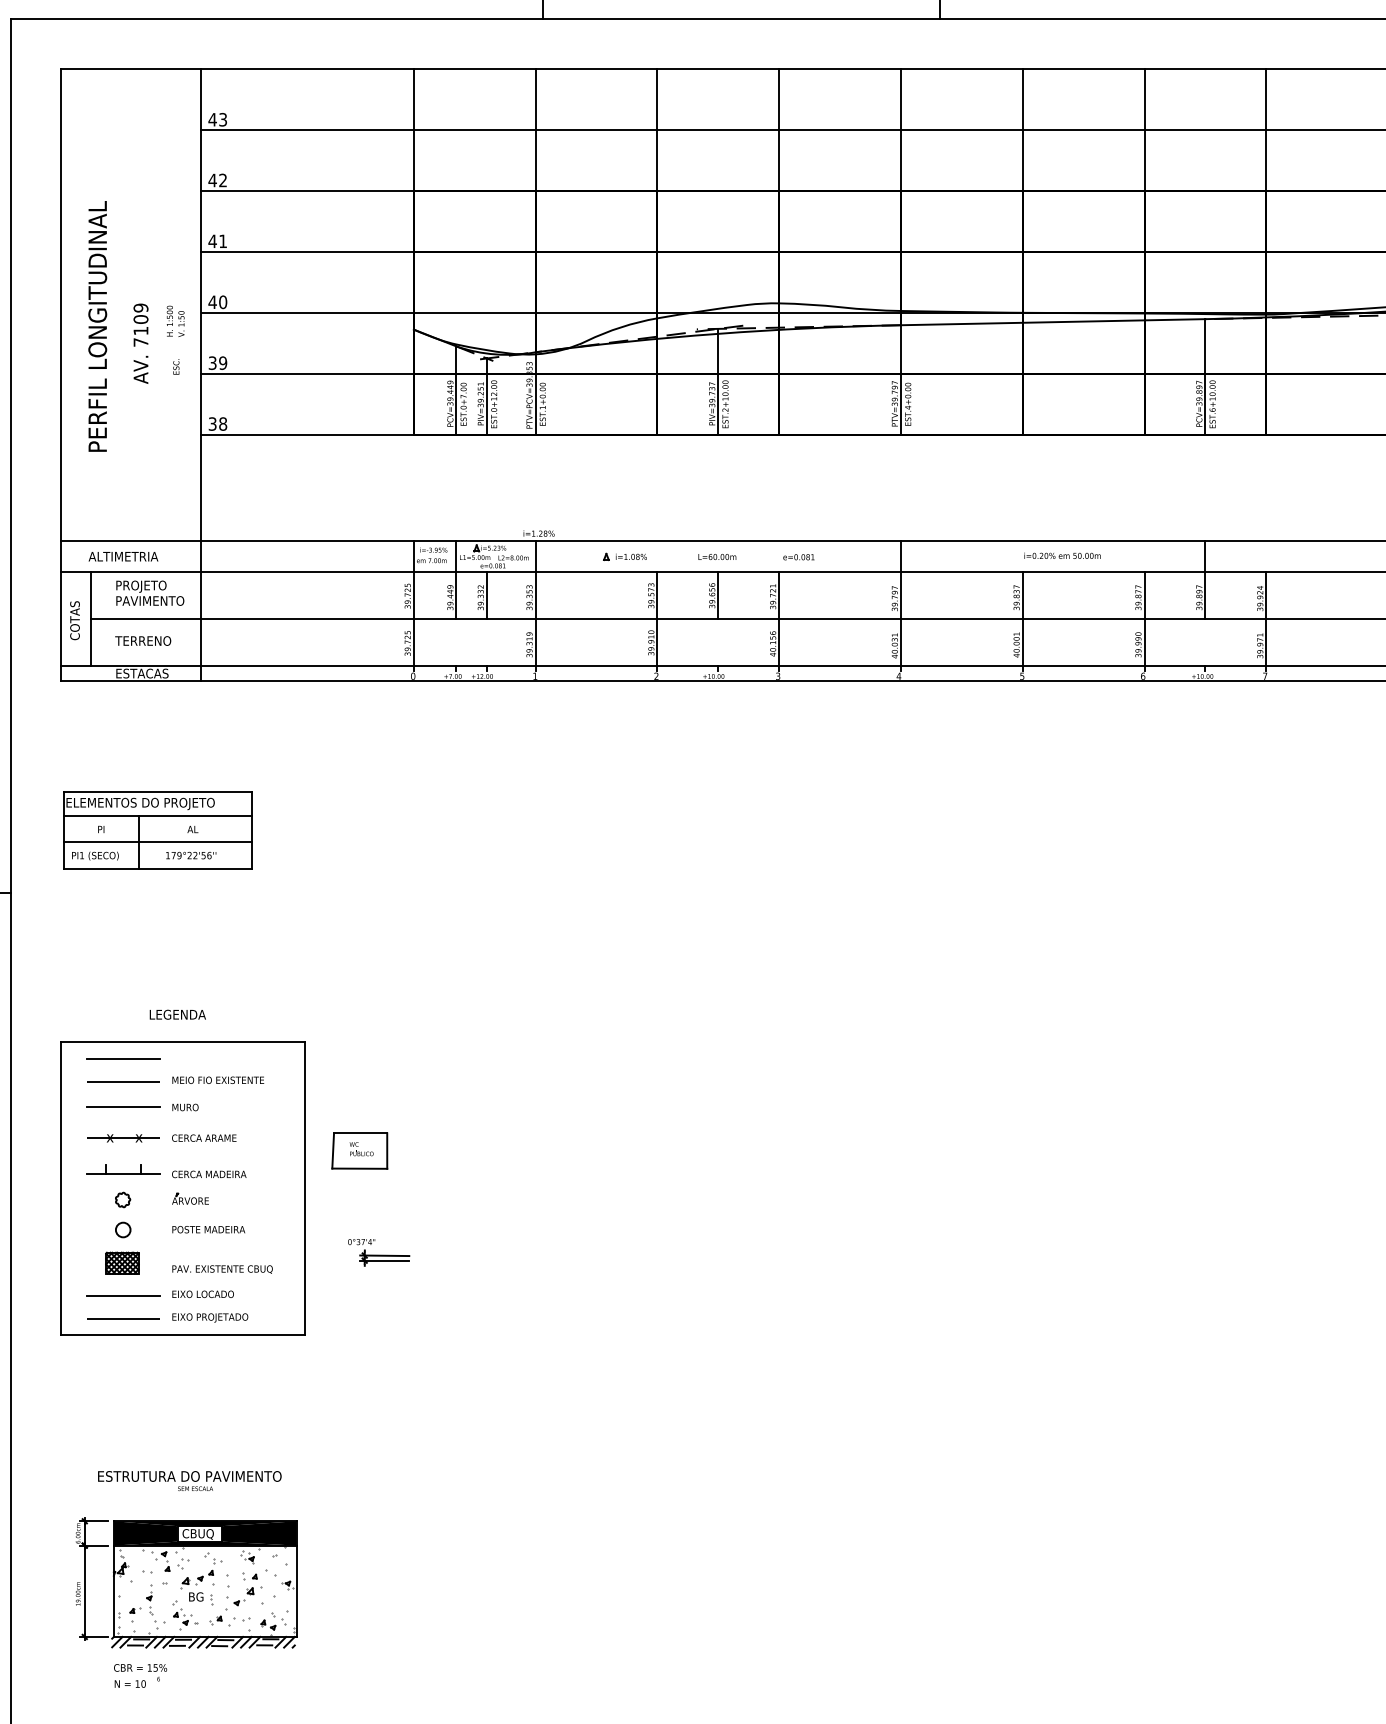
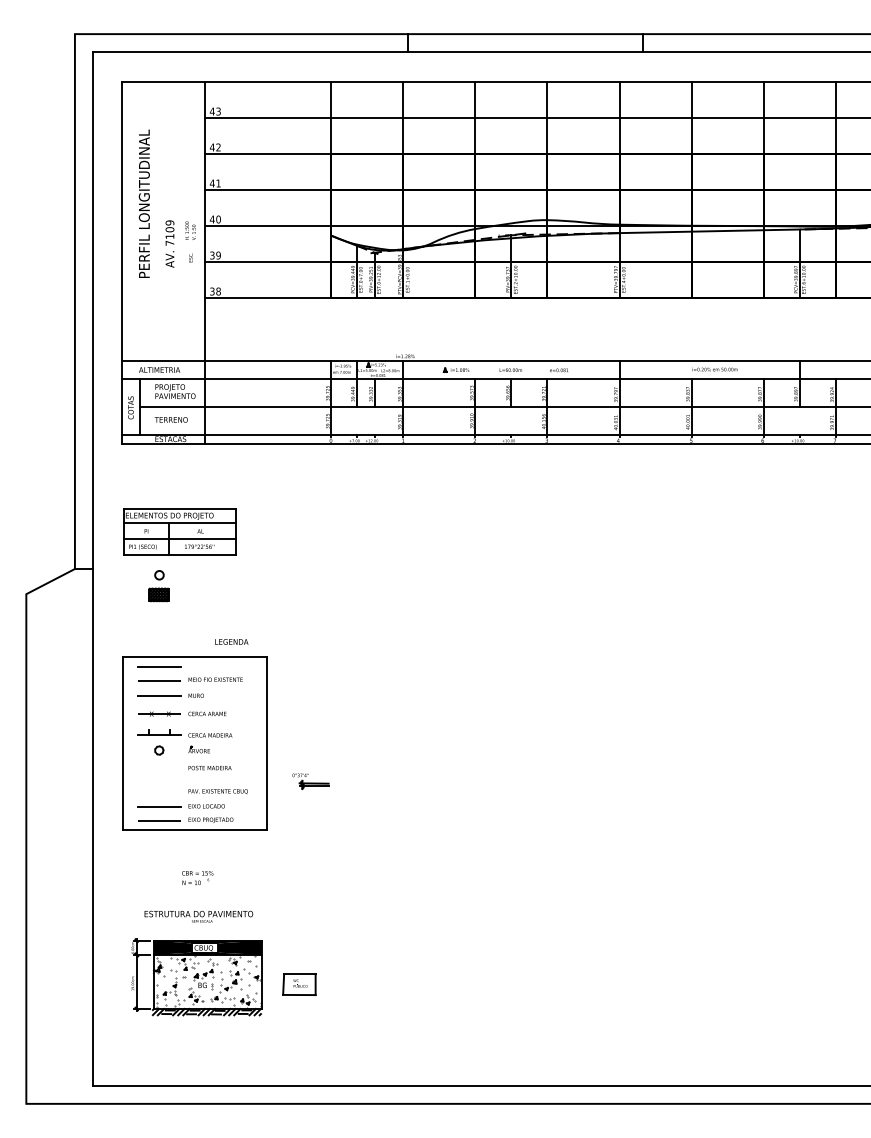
text: (96, 325) -> (143, 203), moved
text: (177, 1013) -> (231, 641), moved
part: (359, 1150) -> (299, 984), moved
part: (121, 1248) -> (158, 586), moved
text: (140, 1676) -> (197, 878), moved

